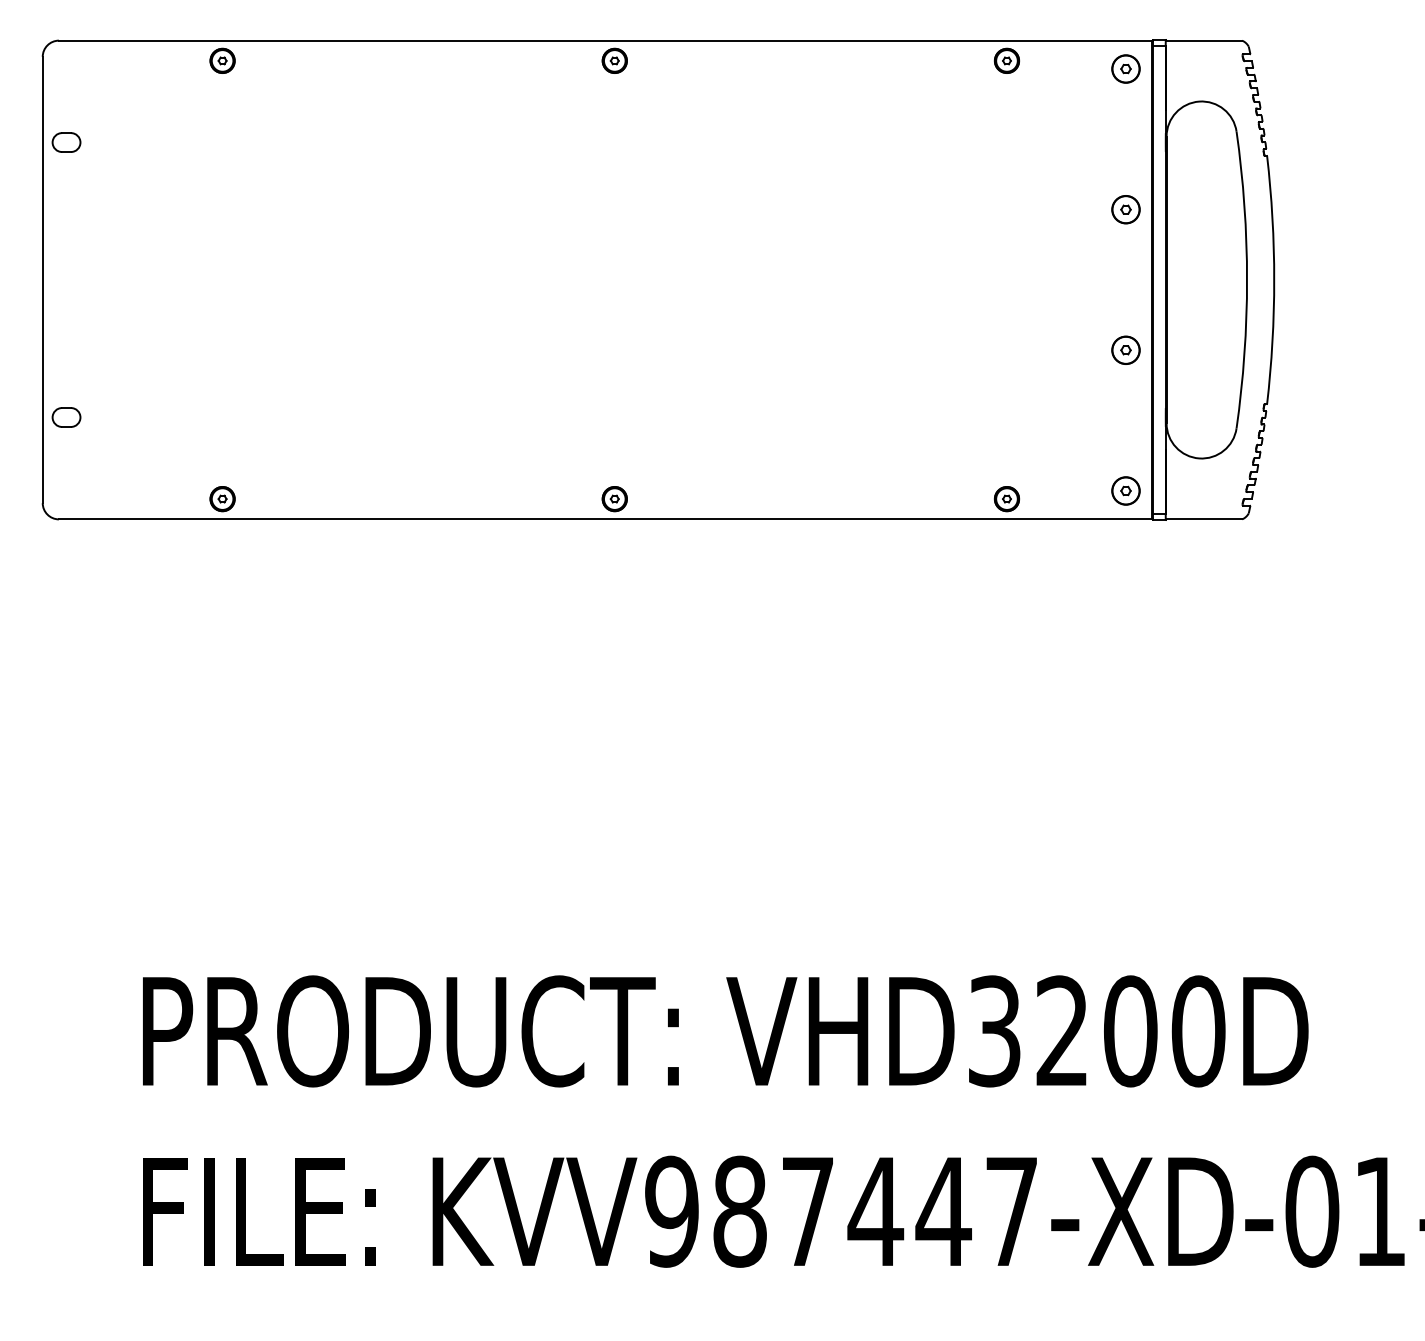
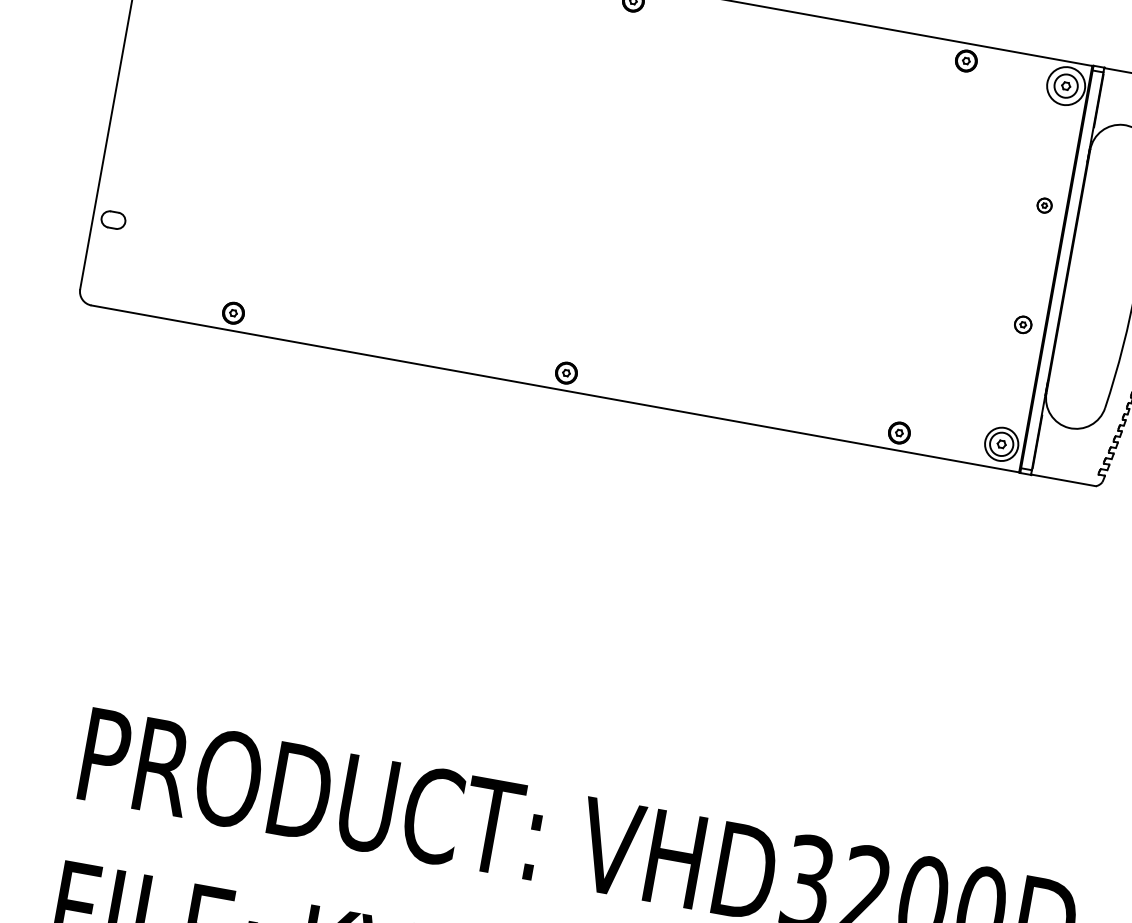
circle: (1125, 68) -> (1065, 85), size x1.6
part: (1125, 209) -> (1044, 205), size x0.6
part: (1125, 349) -> (1022, 324), size x0.7
circle: (1125, 490) -> (1001, 443), size x1.4

